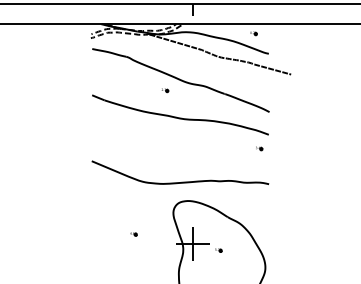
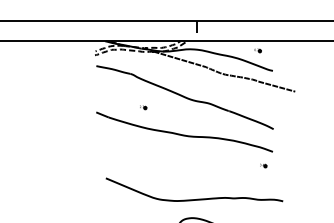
part: (165, 90) -> (143, 107), moved
curve: (181, 181) -> (195, 198), moved

